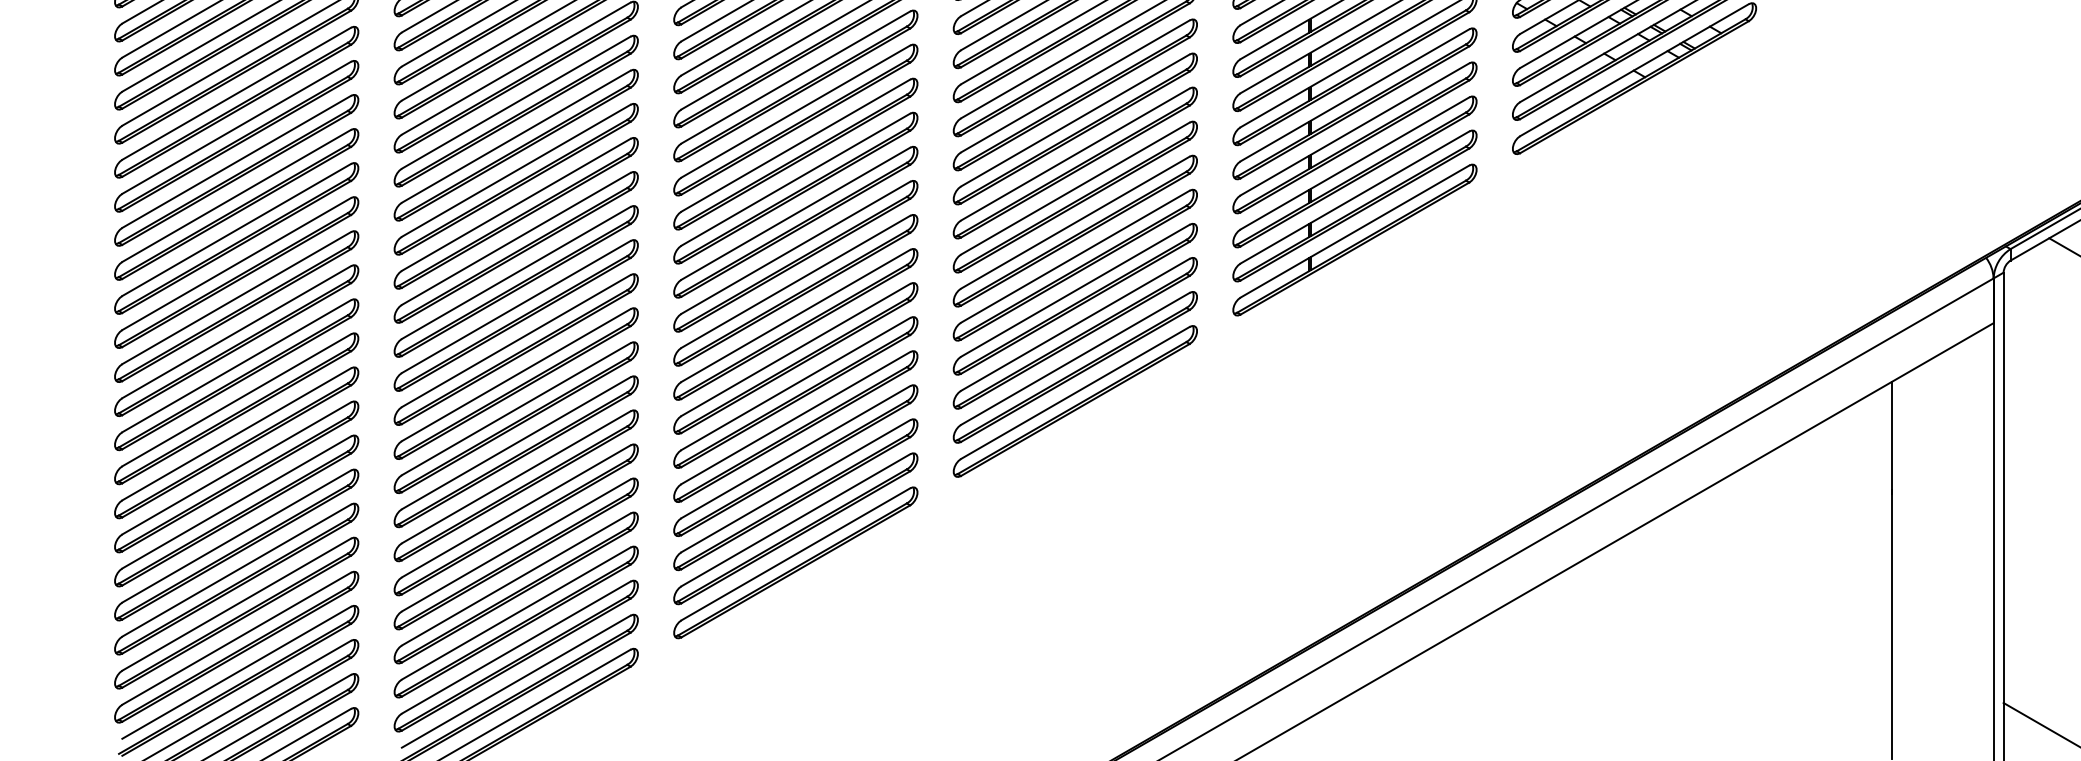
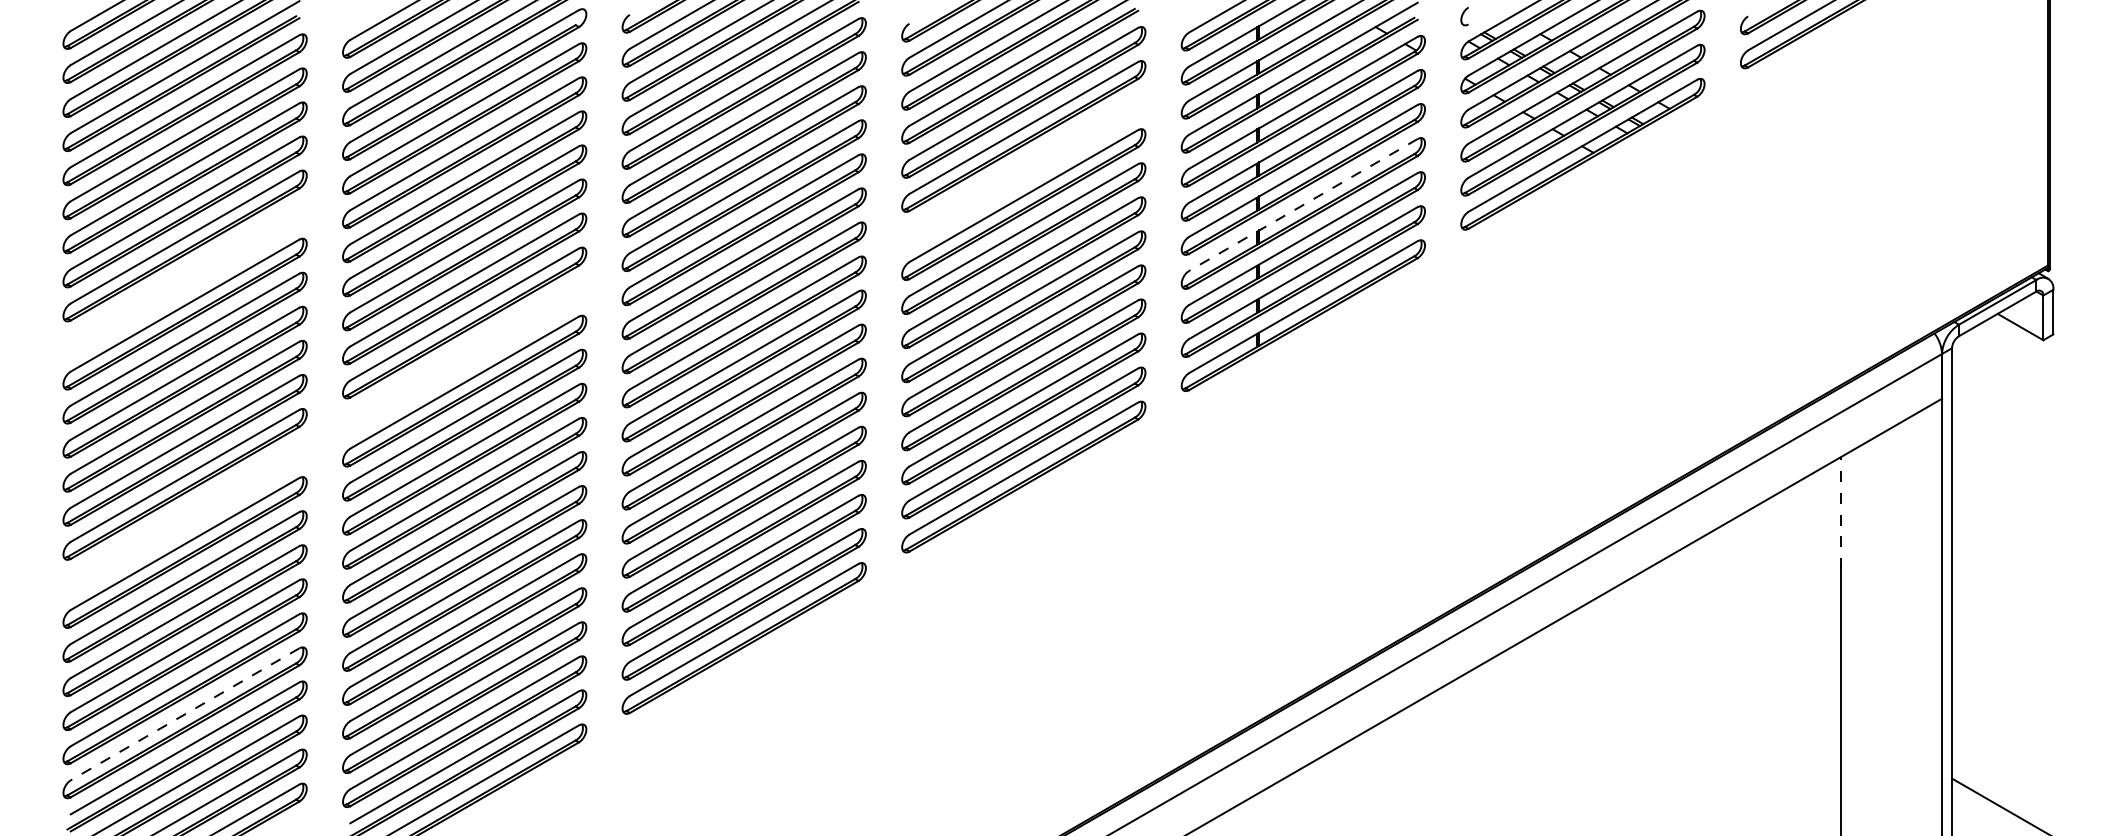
part: (1075, 94) -> (1023, 170), removed
line: (1354, 129) -> (1302, 205), solid -> dashed
part: (236, 203) -> (184, 279), removed
part: (516, 280) -> (464, 356), removed
line: (1892, 437) -> (1840, 513), solid -> dashed
part: (236, 442) -> (184, 518), removed
line: (236, 638) -> (184, 714), solid -> dashed

